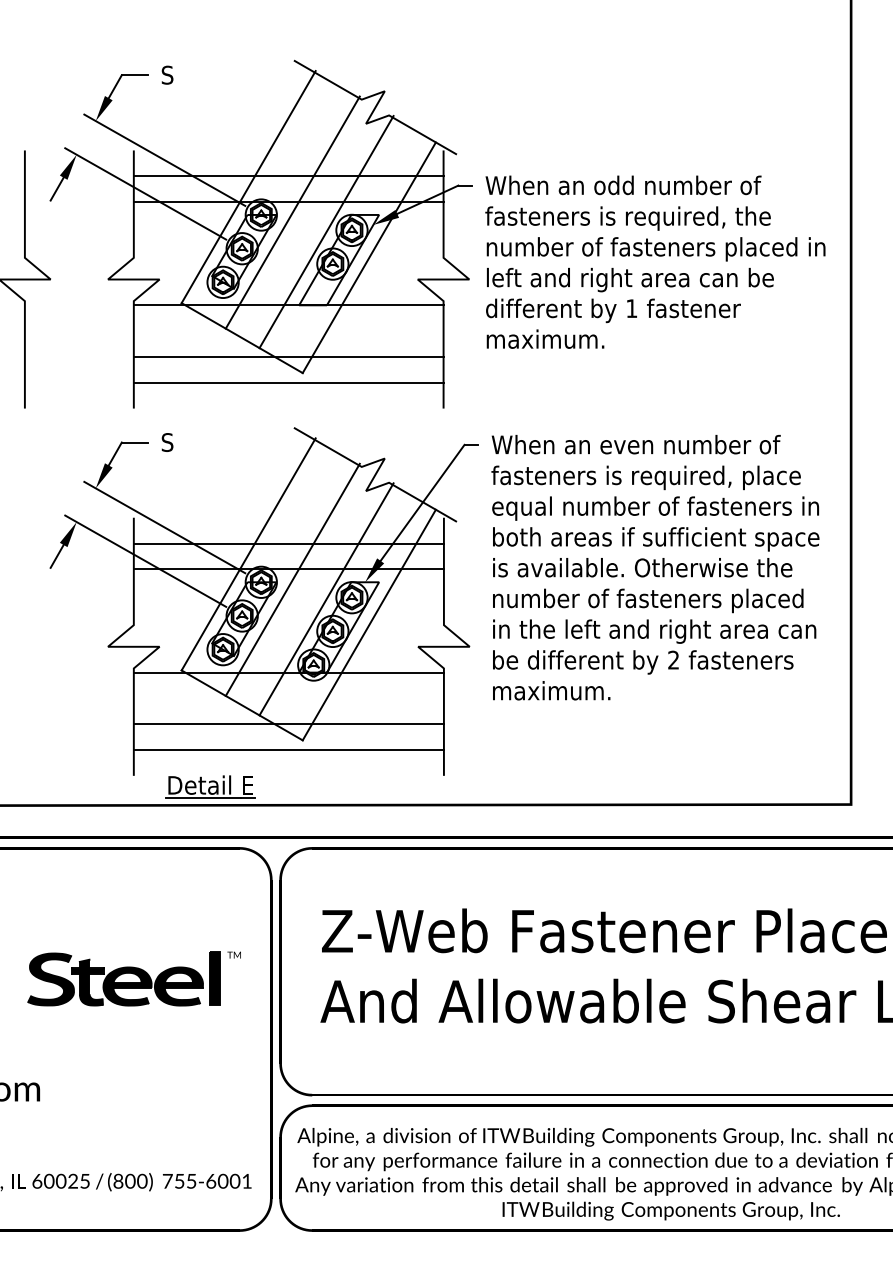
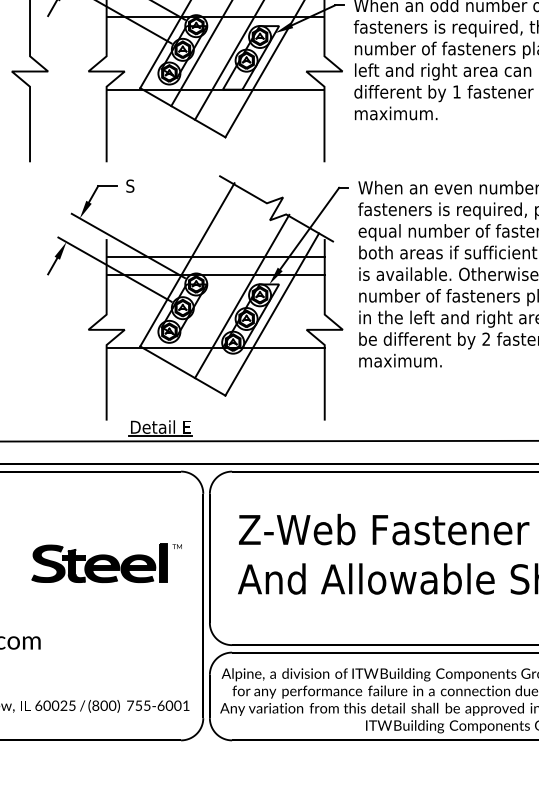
line: (288, 356) -> (215, 125), removed
line: (288, 382) -> (215, 143), removed
line: (292, 579) -> (218, 282), removed
line: (288, 724) -> (215, 384), removed
line: (288, 750) -> (215, 402), removed

